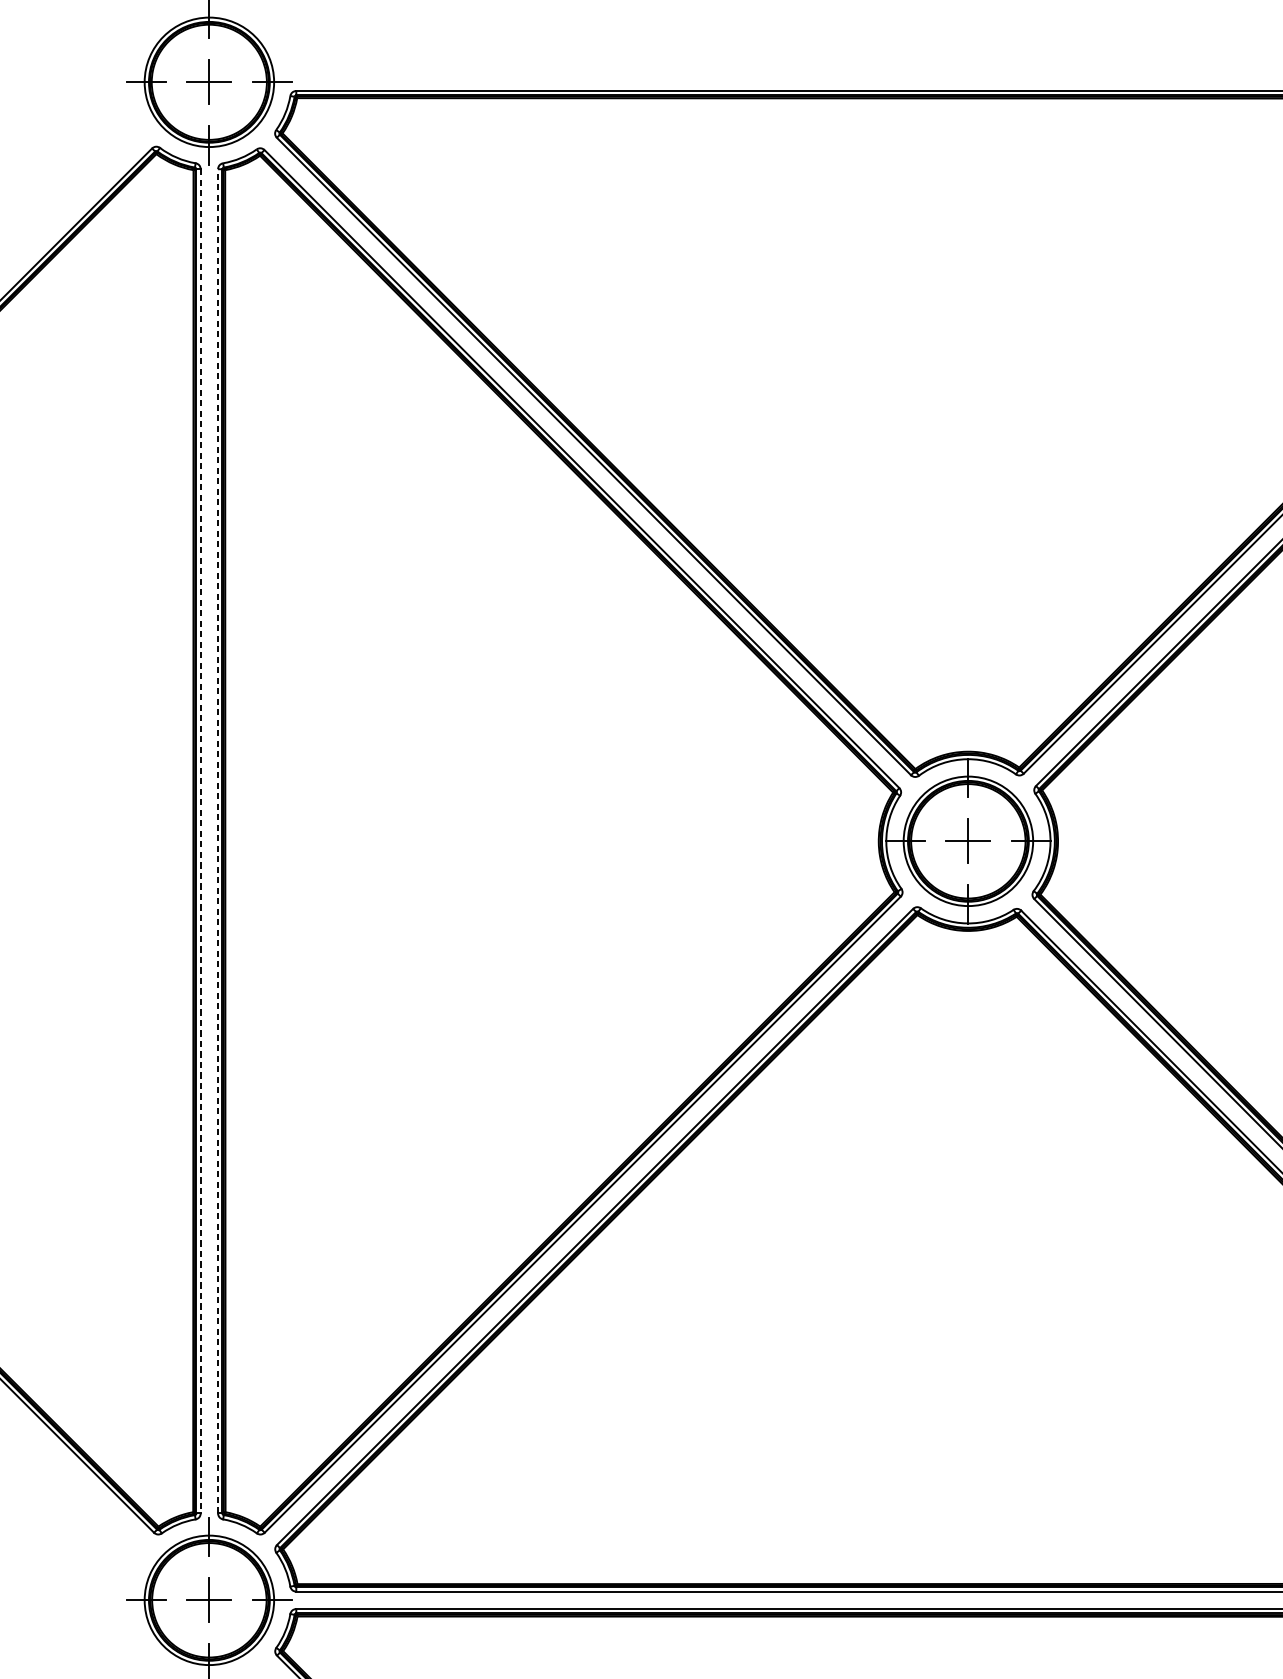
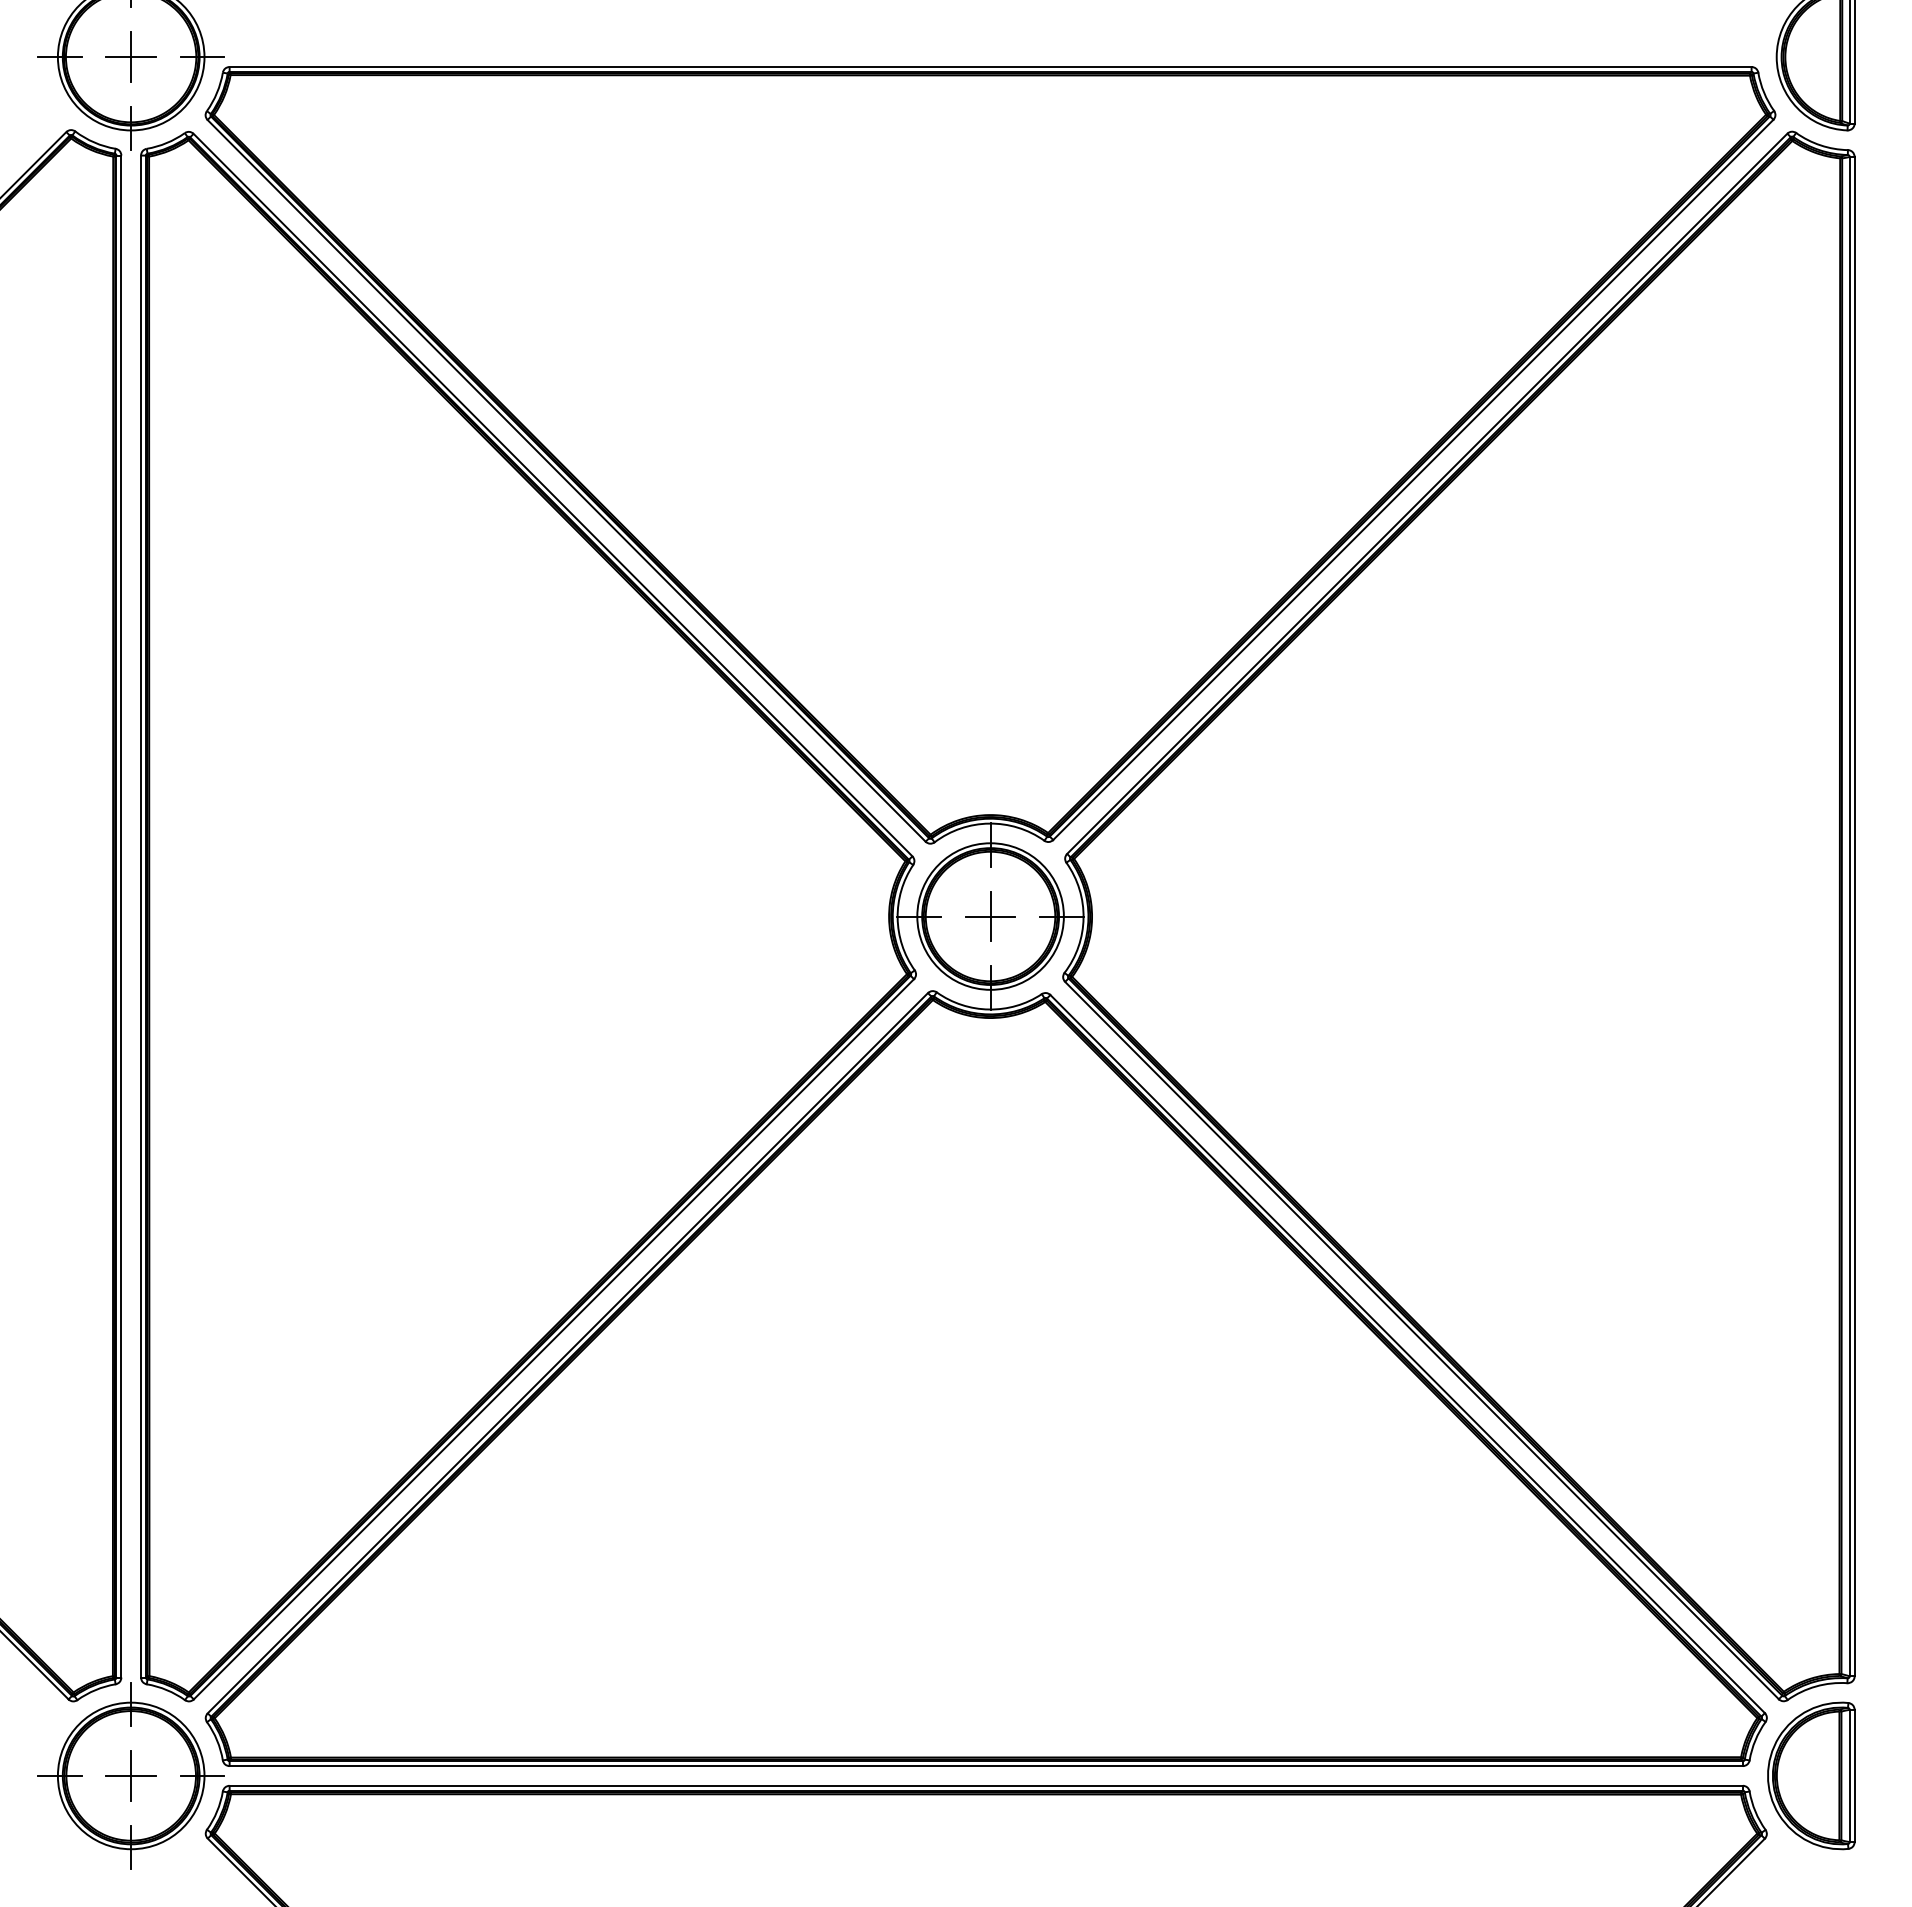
line: (200, 841) -> (121, 916), dashed -> solid
line: (218, 841) -> (141, 916), dashed -> solid

